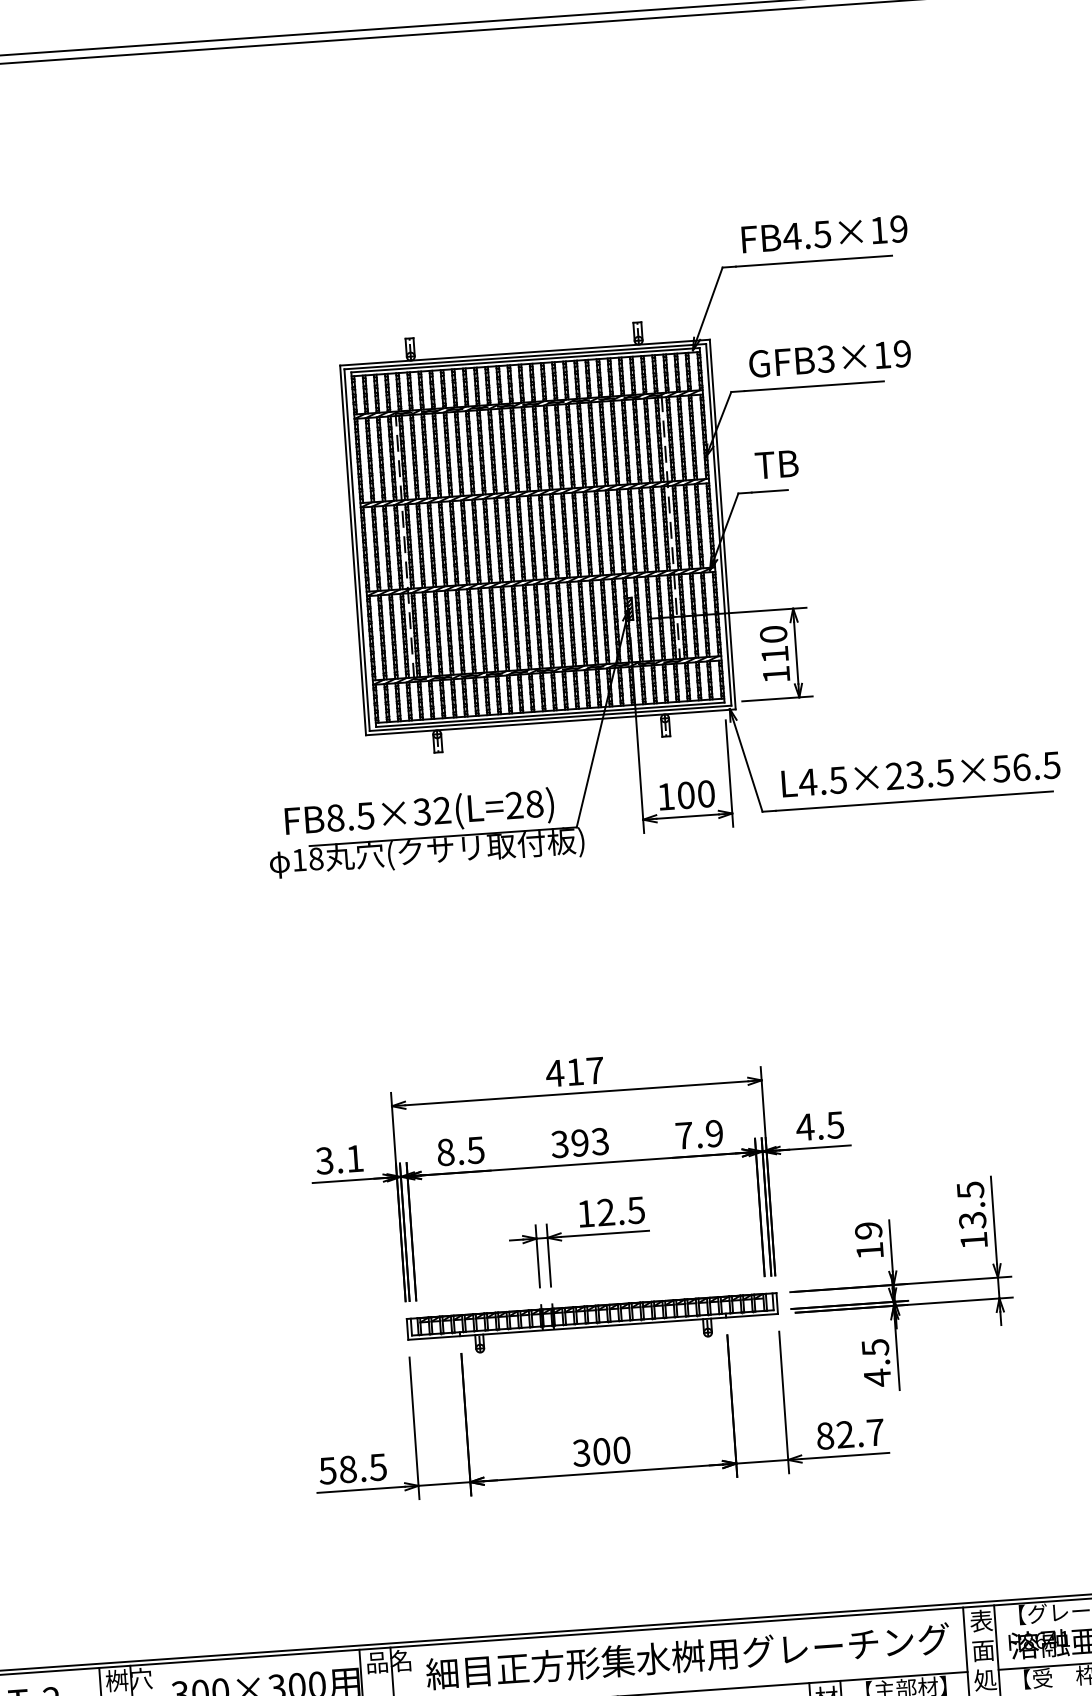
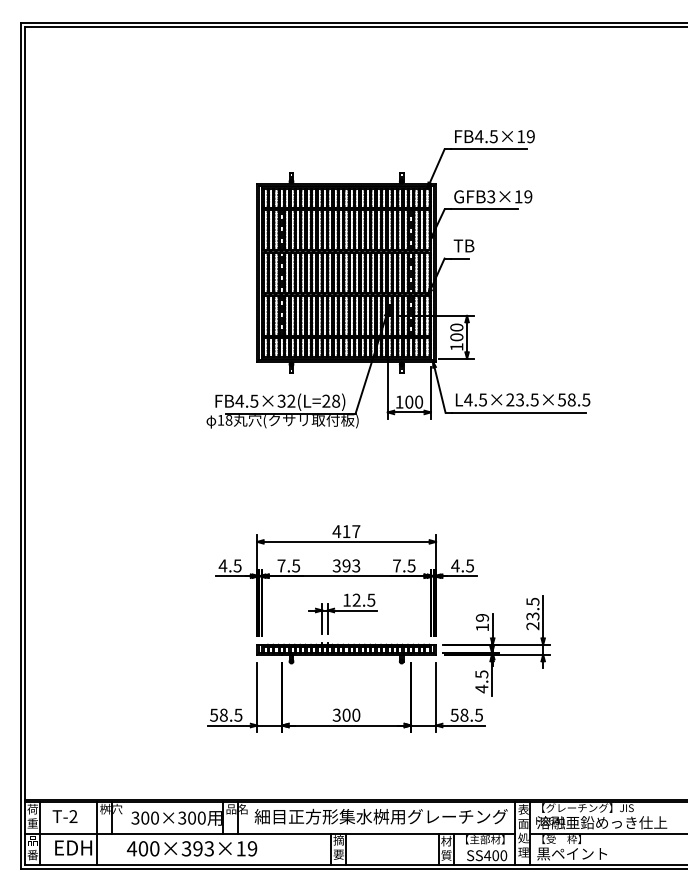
text: (774, 654) -> (456, 337), 110 -> 100
text: (1021, 766) -> (571, 399), L4.5×23.5×56.5 -> L4.5×23.5×58.5
text: (334, 816) -> (239, 400), FB8.5×32(L=28) -> FB4.5×32(L=28)
text: (714, 1132) -> (411, 565), 7.9 -> 7.5
text: (445, 1151) -> (281, 565), 8.5 -> 7.5
text: (338, 1159) -> (229, 565), 3.1 -> 4.5
text: (973, 1241) -> (532, 626), 13.5 -> 23.5
text: (849, 1432) -> (466, 714), 82.7 -> 58.5

